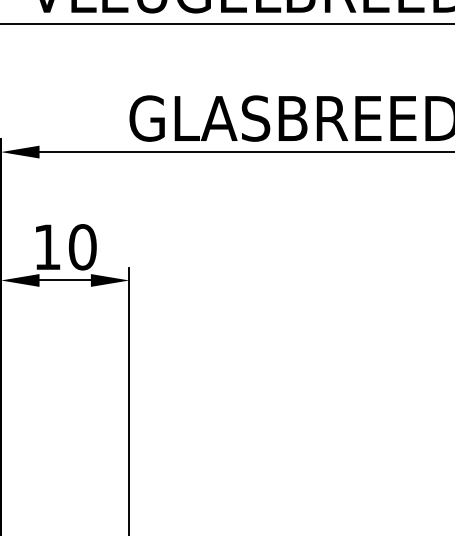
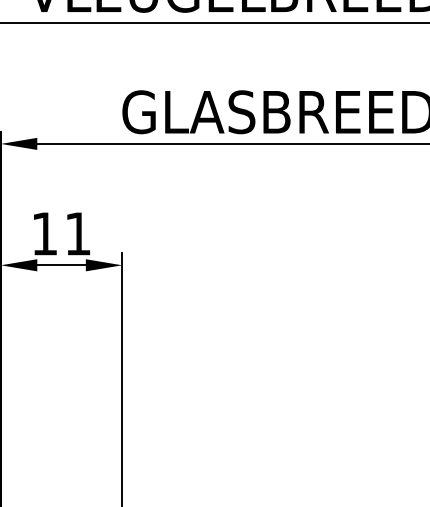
text: (82, 247) -> (77, 234), 10 -> 11

